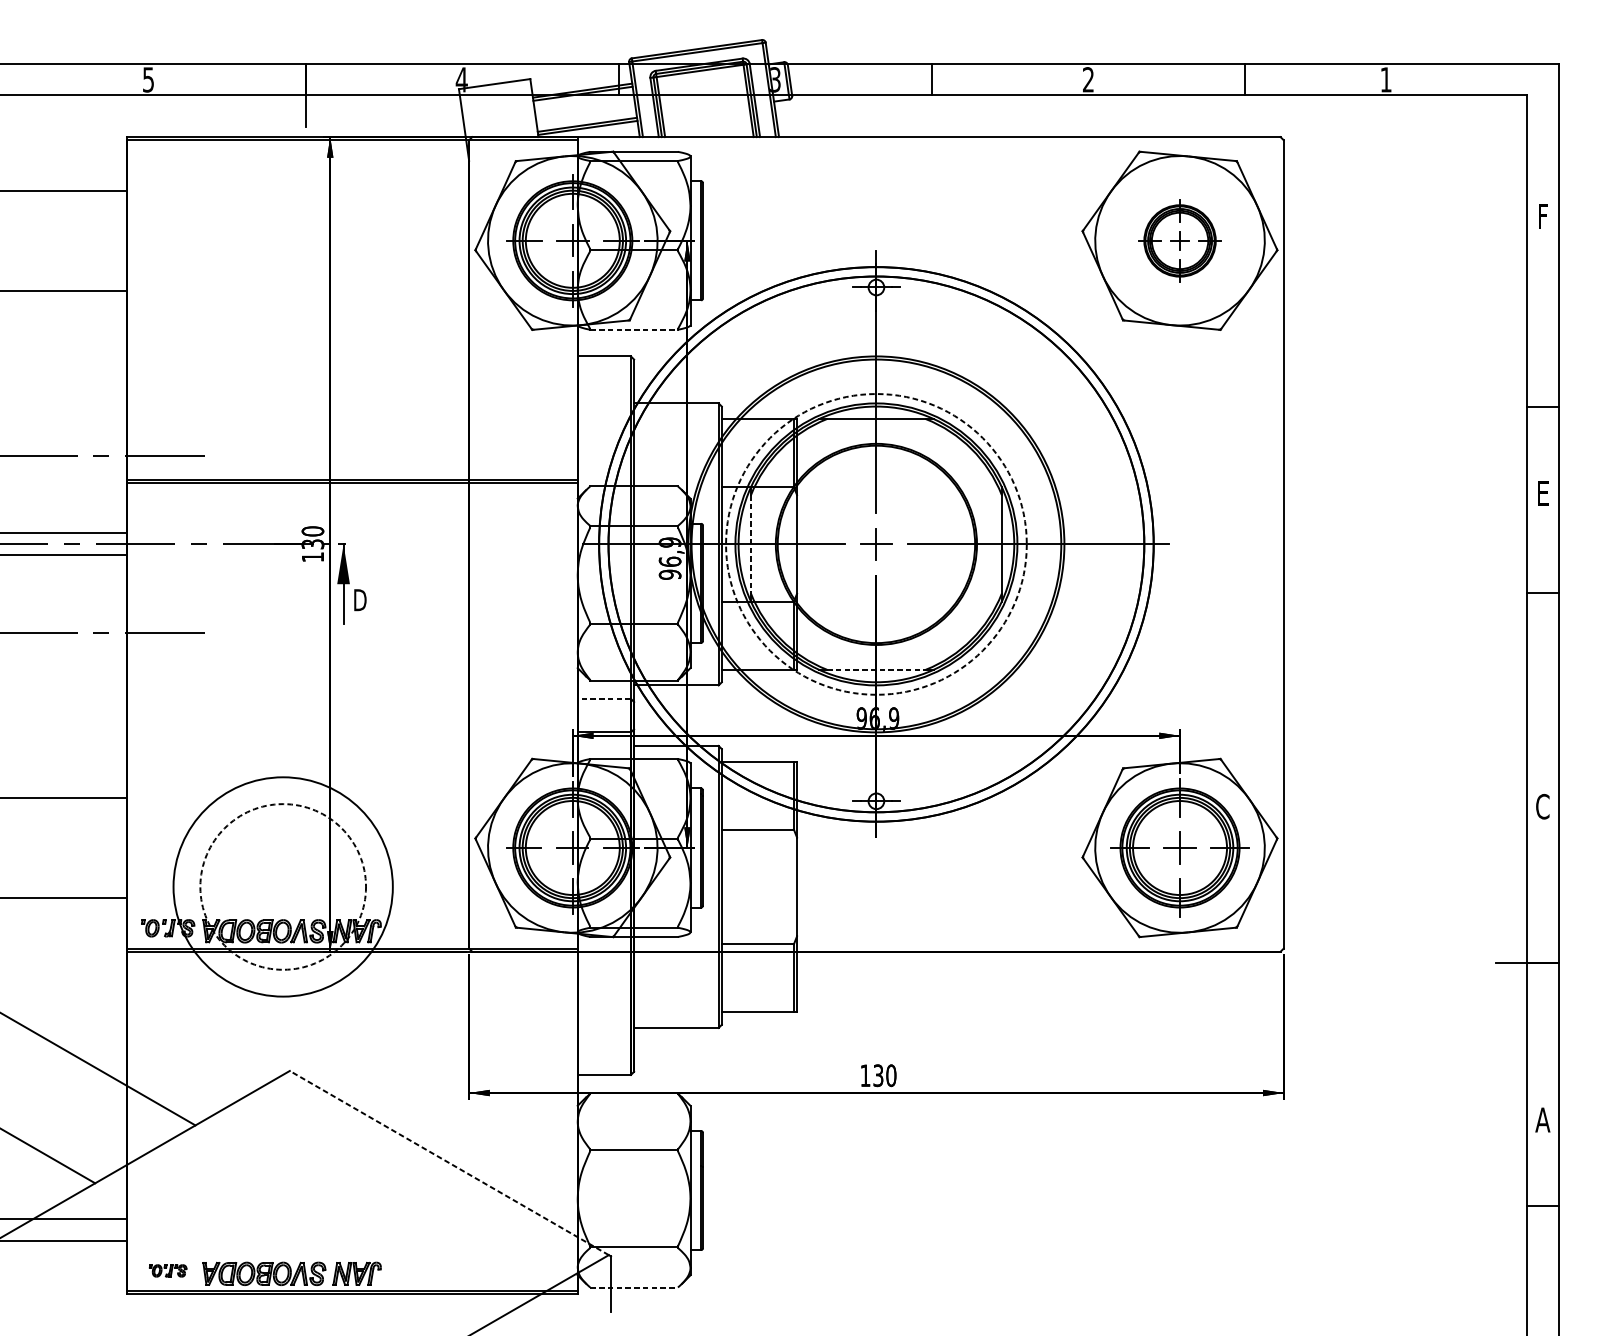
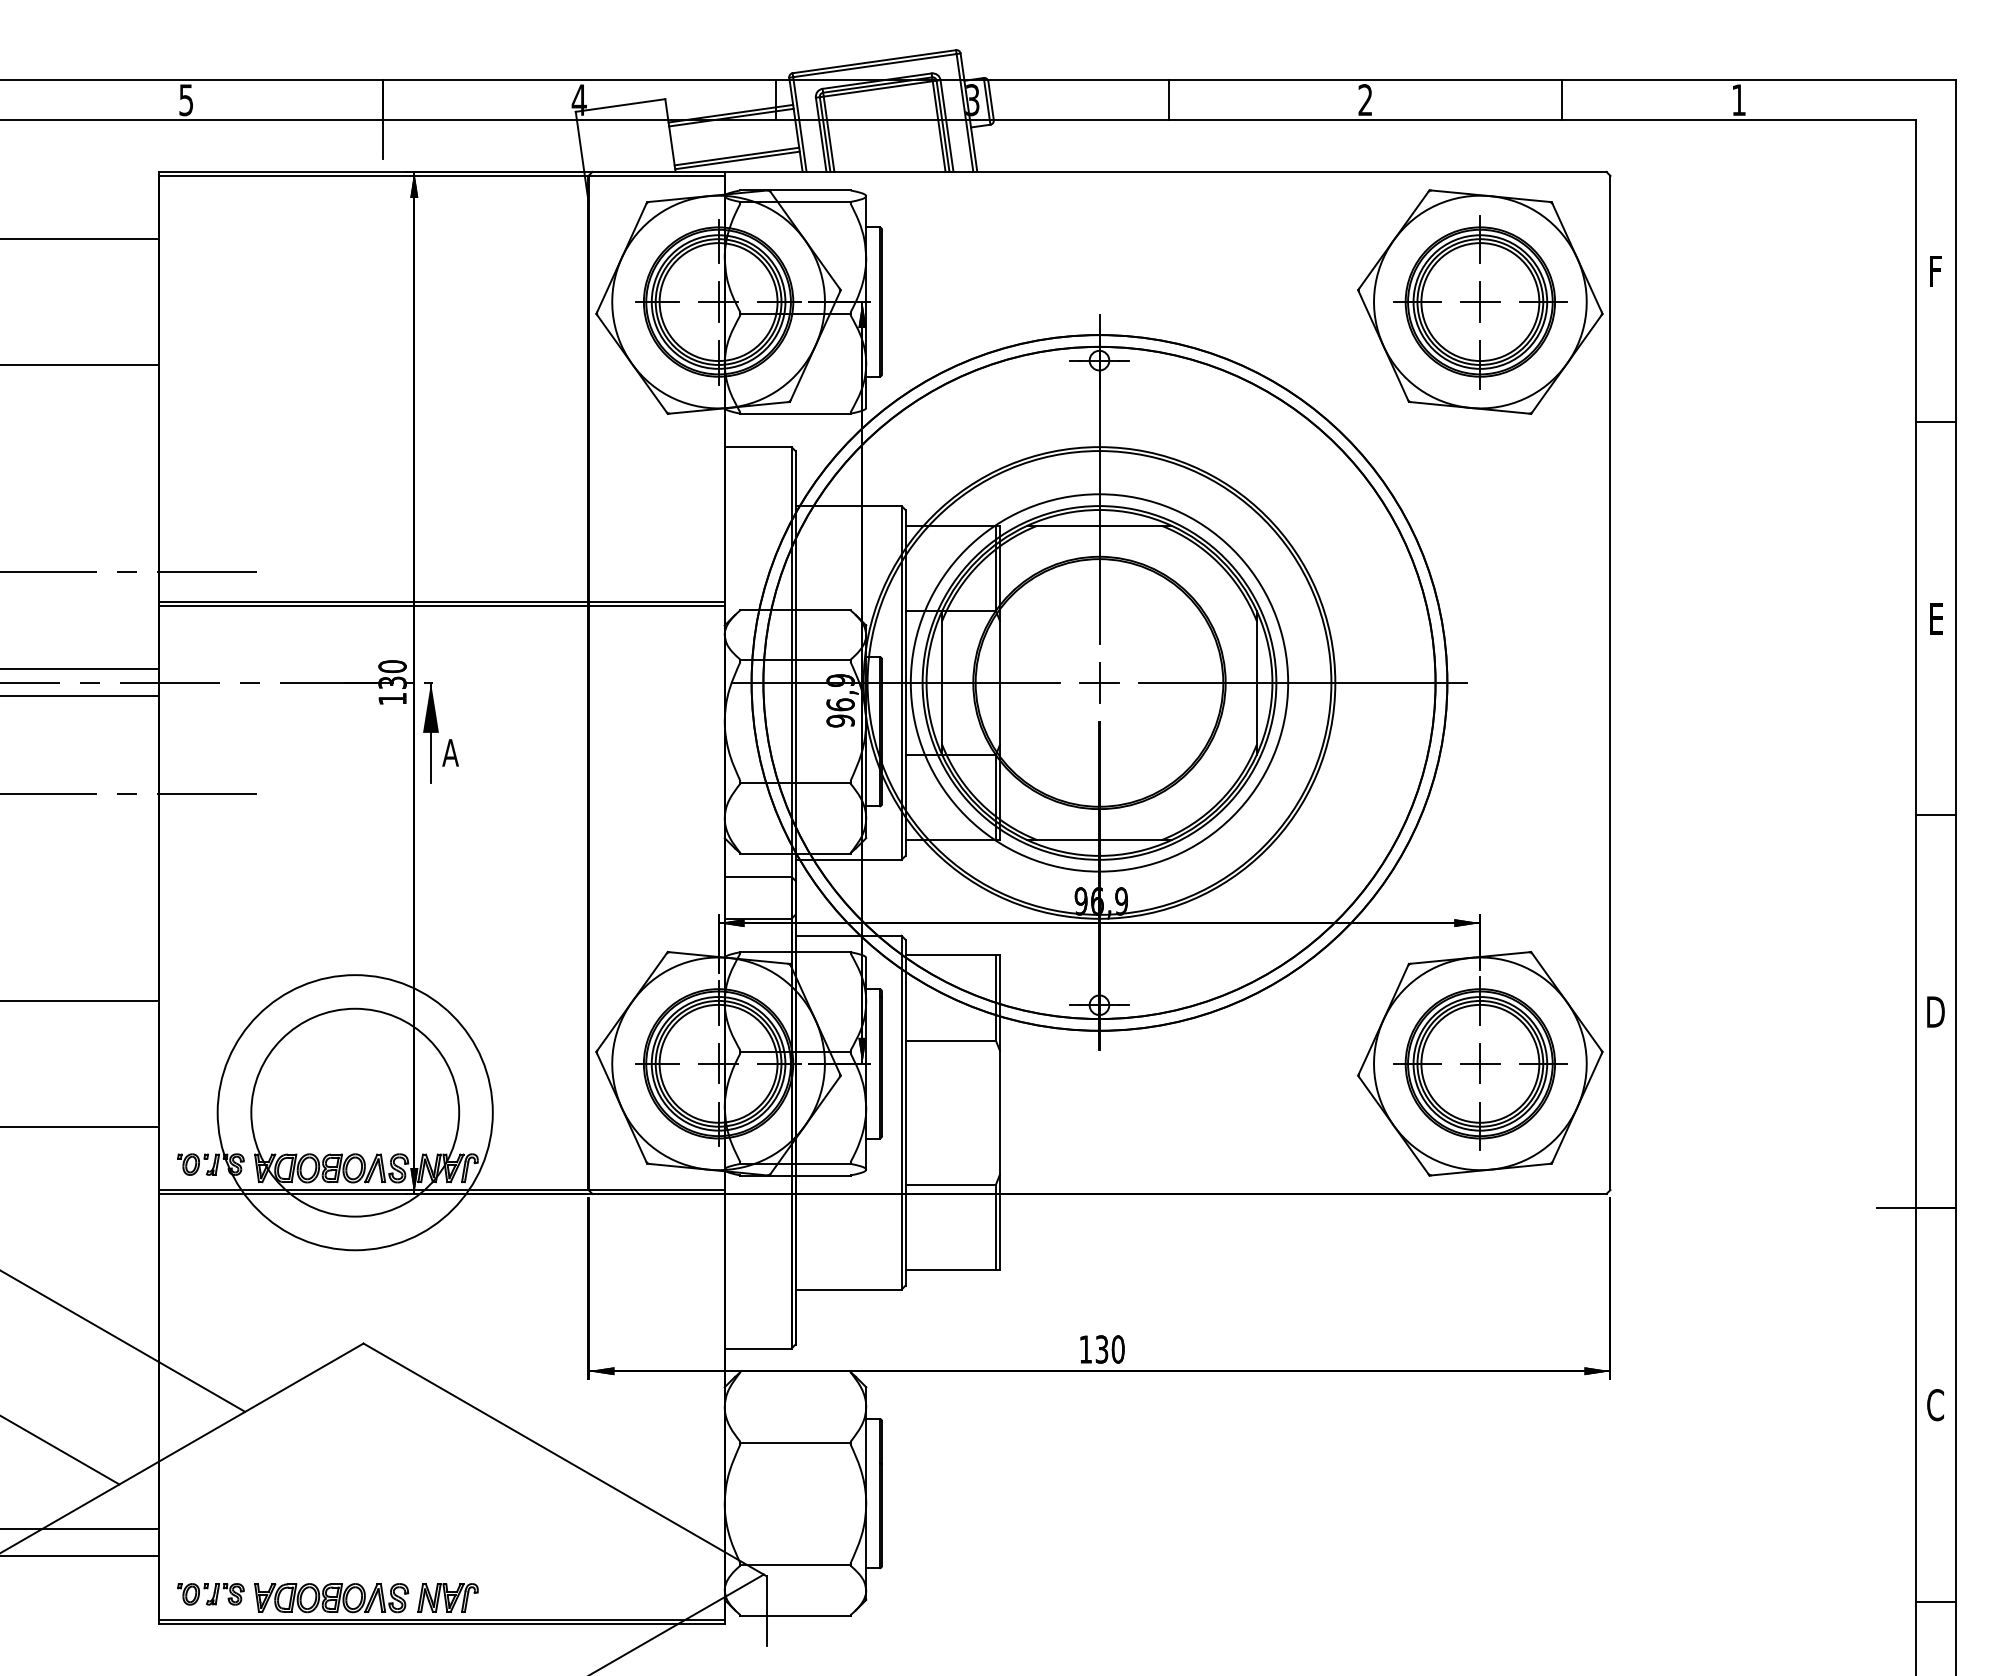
part: (1180, 241) -> (1480, 302), size x1.67
line: (634, 329) -> (795, 413), dashed -> solid
line: (1542, 406) -> (1935, 422), moved
line: (751, 544) -> (942, 683), dashed -> solid
circle: (876, 544) -> (1099, 682), dashed -> solid
line: (1542, 592) -> (1935, 815), moved
text: (359, 599) -> (450, 752), D -> A
line: (876, 669) -> (1099, 840), dashed -> solid
line: (603, 698) -> (757, 876), dashed -> solid
text: (1542, 807) -> (1935, 1012), C -> D
circle: (283, 886) -> (355, 1112), dashed -> solid
text: (1542, 1120) -> (1935, 1405), A -> C
line: (449, 1162) -> (563, 1458), dashed -> solid
line: (1542, 1205) -> (1935, 1601), moved
part: (167, 1271) -> (210, 1594), size x1.43
line: (634, 1287) -> (795, 1615), dashed -> solid

